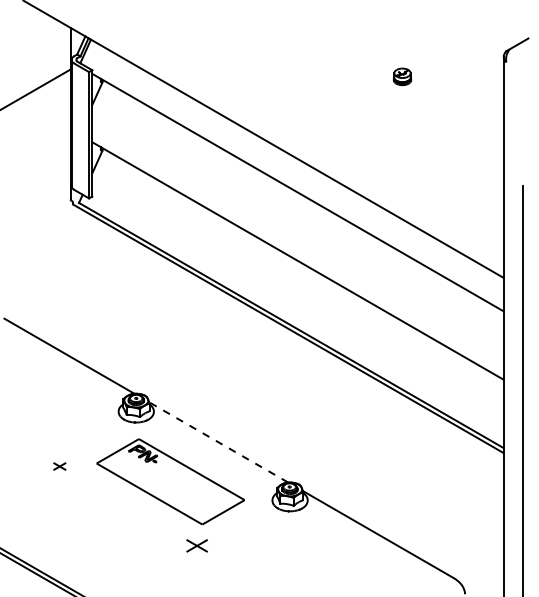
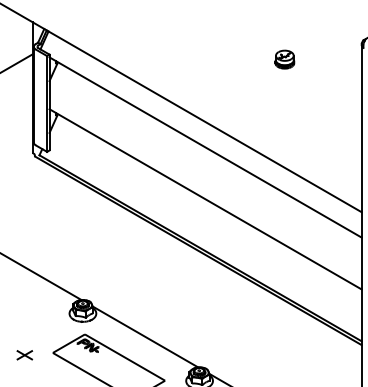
part: (402, 76) -> (284, 59), size x1.43
line: (218, 442) -> (145, 337), dashed -> solid
part: (59, 466) -> (24, 355), size x1.67

